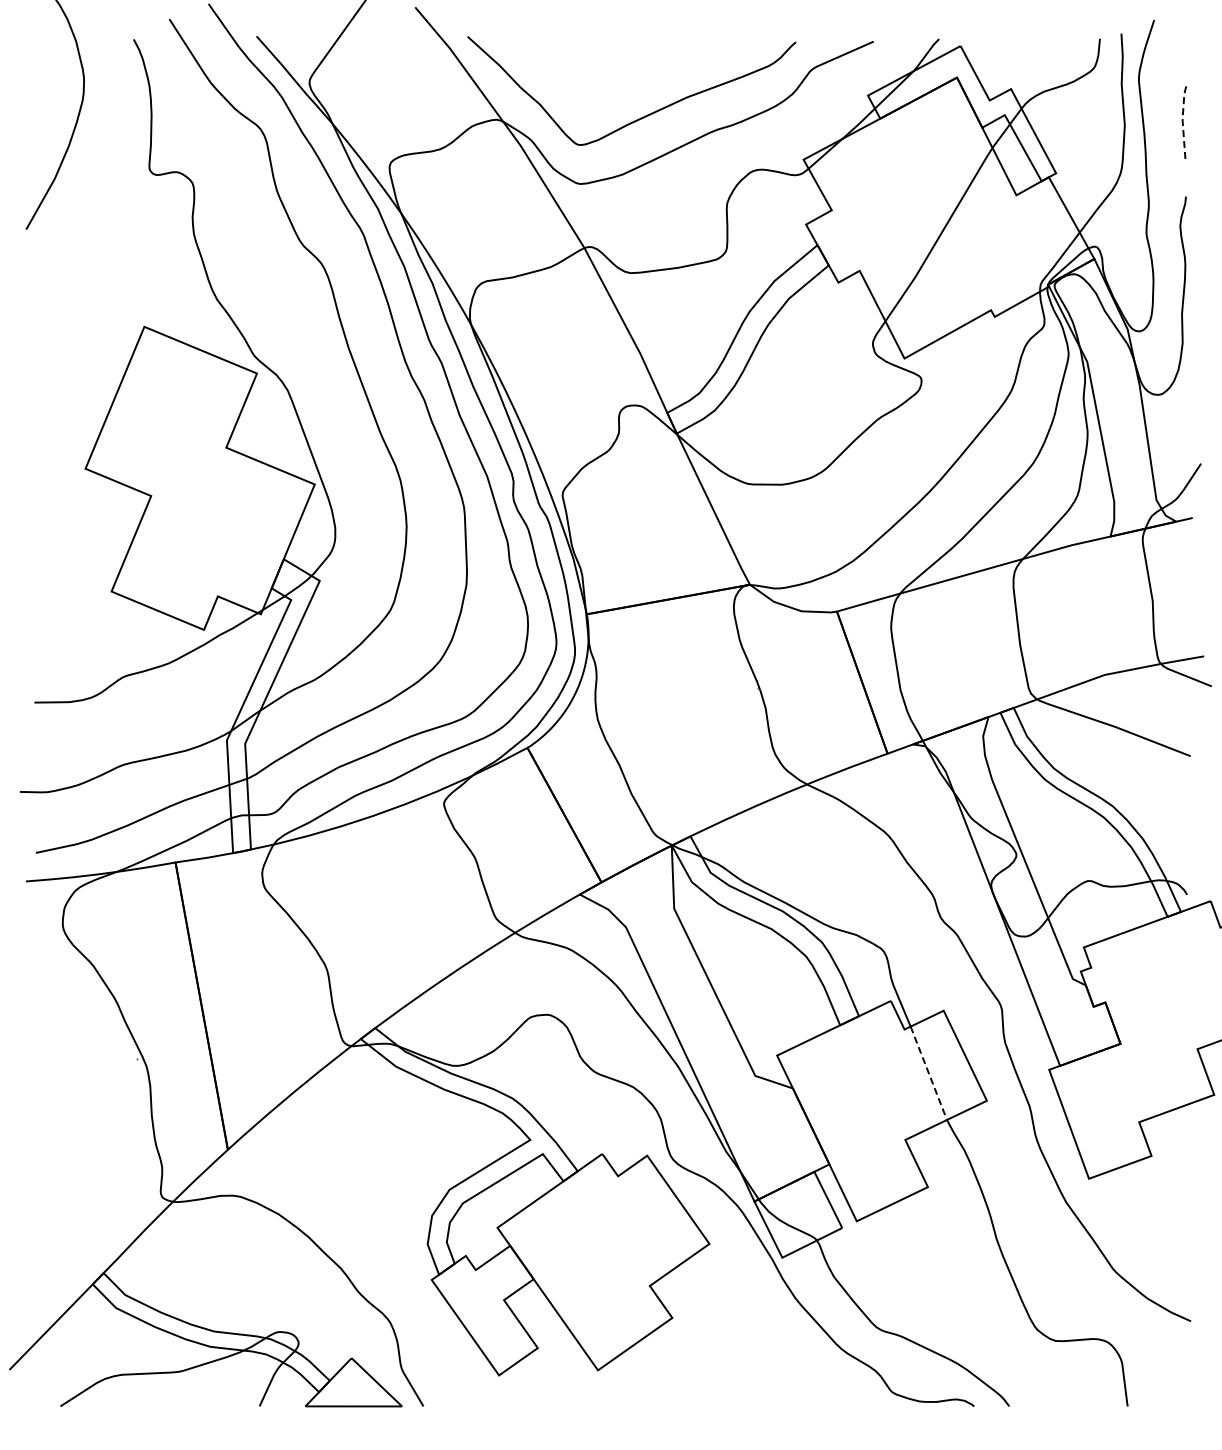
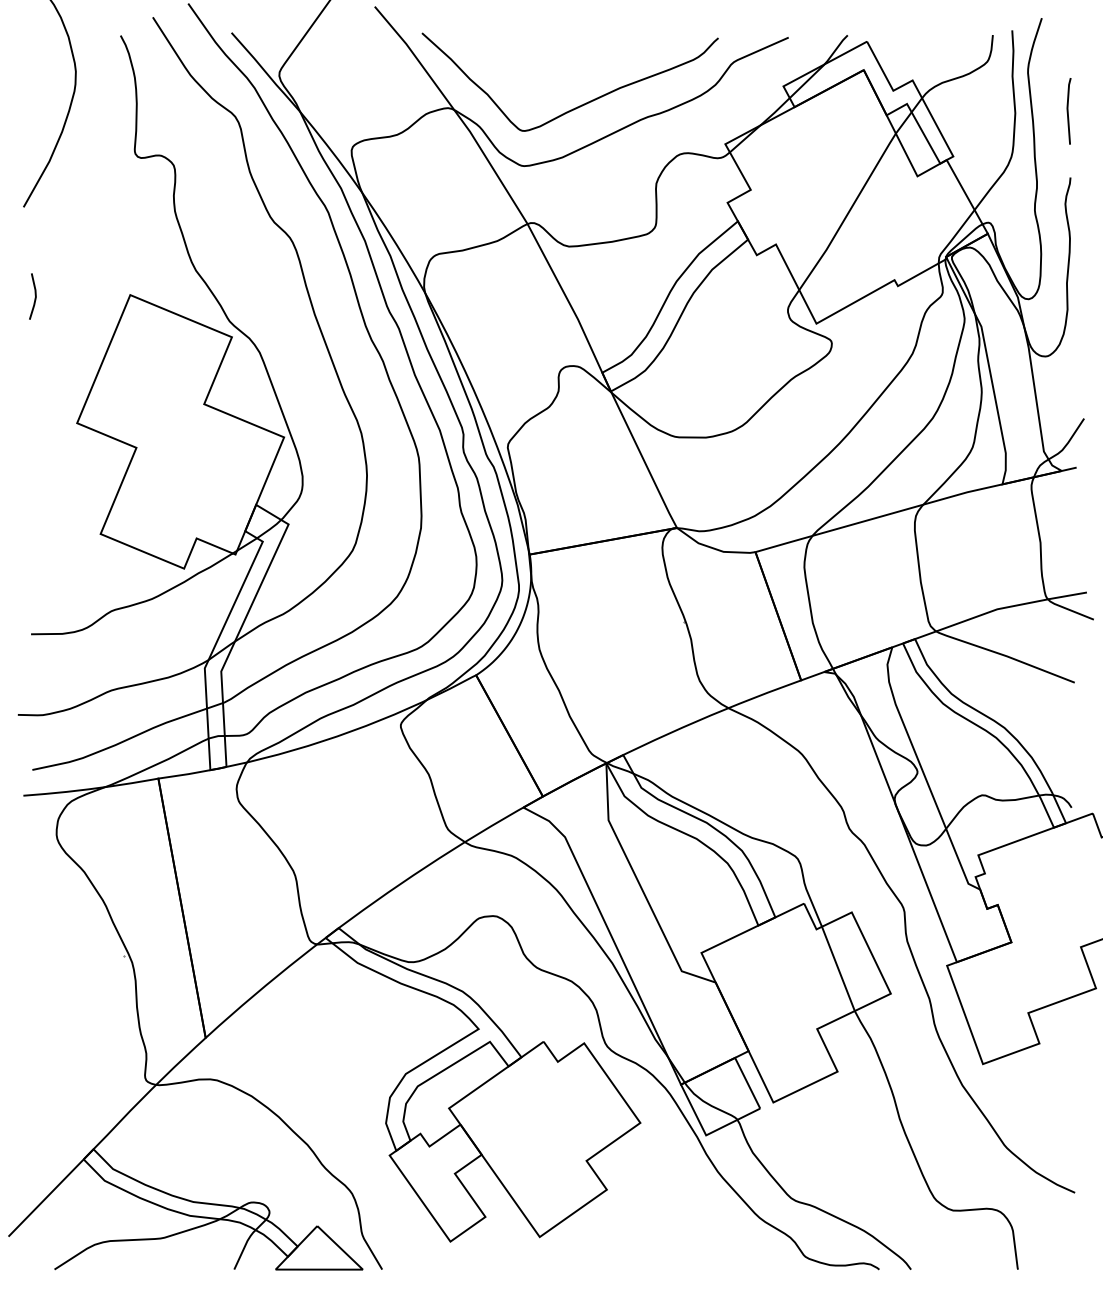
line: (1182, 121) -> (1067, 109), dashed -> solid
line: (38, 328) -> (34, 296), added
line: (929, 1073) -> (839, 969), dashed -> solid

